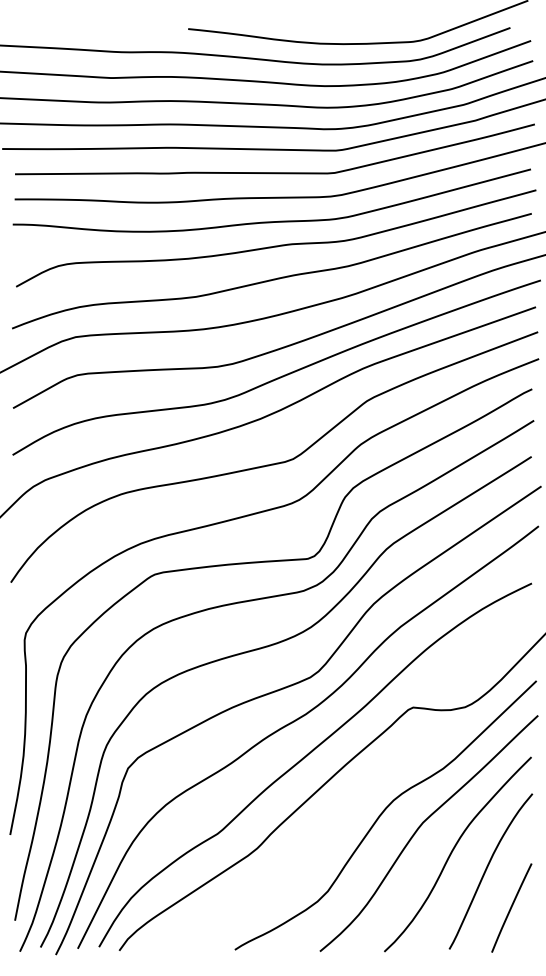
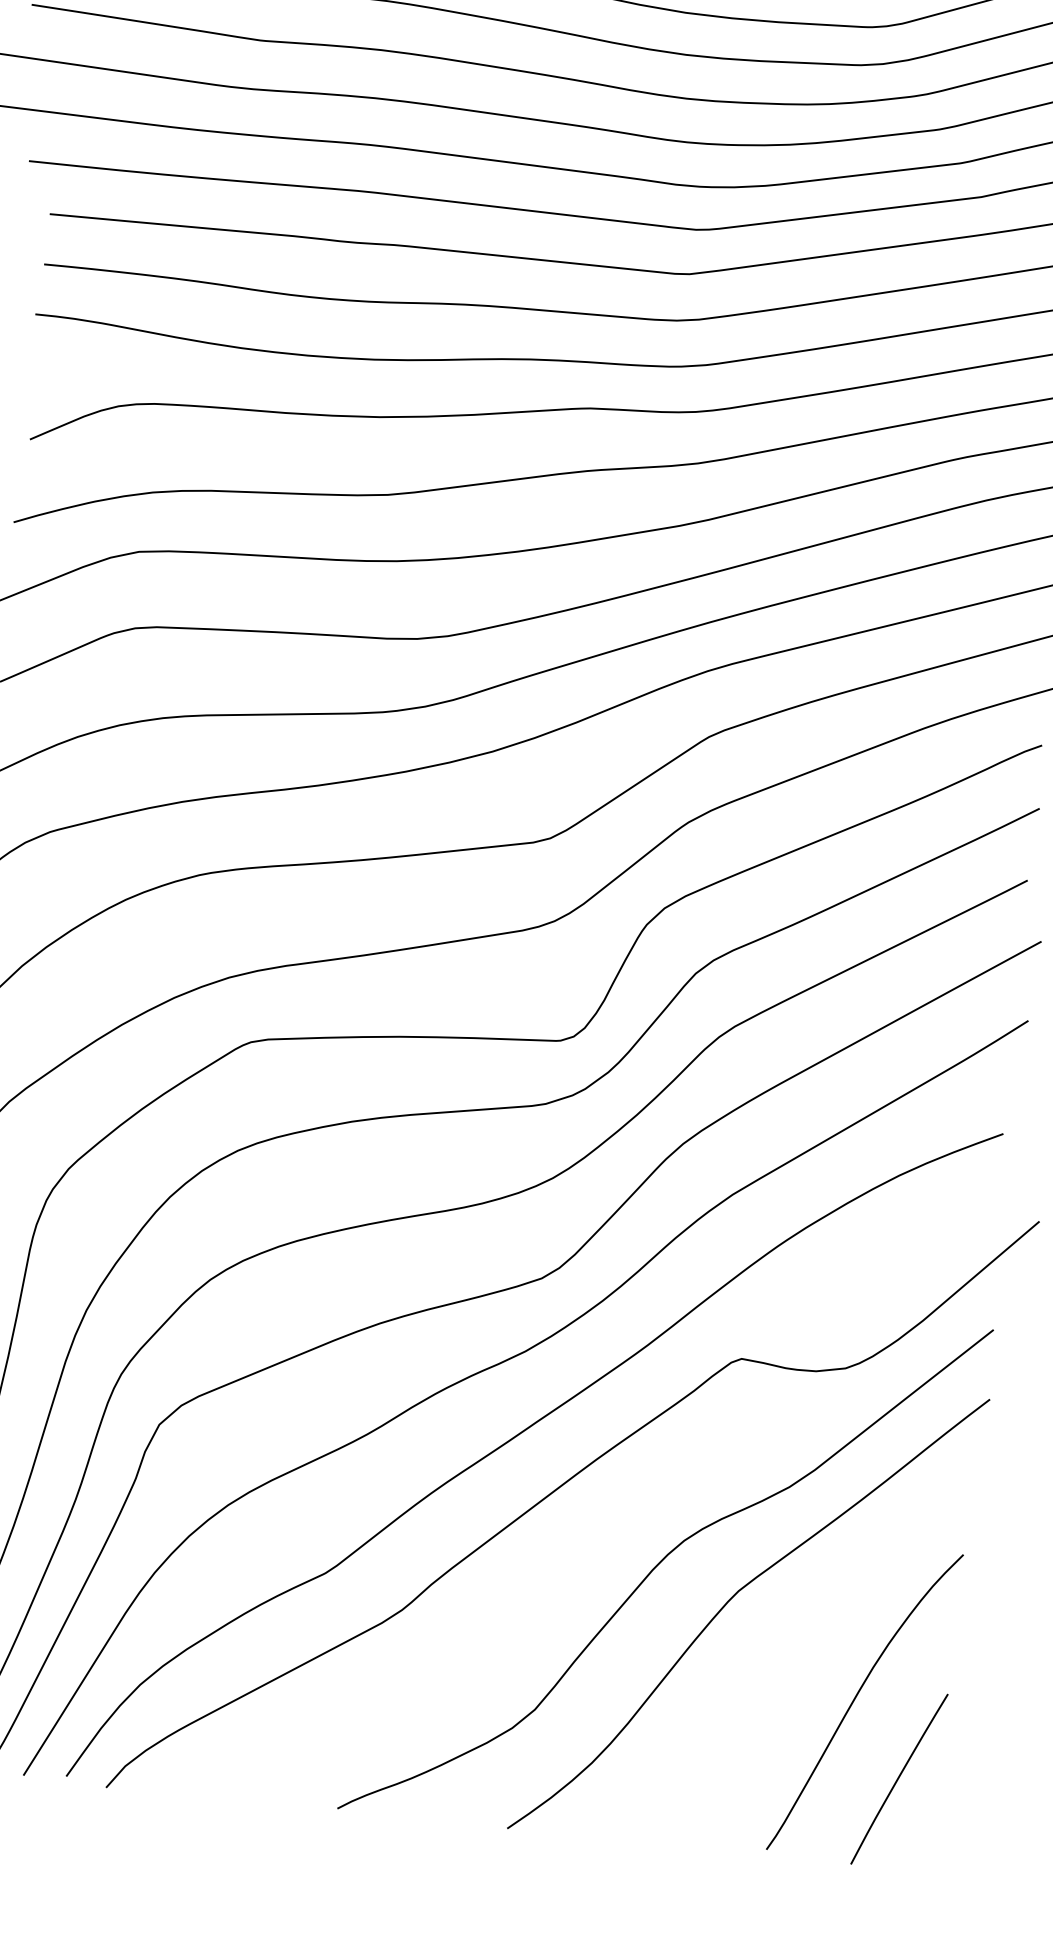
curve: (453, 851) -> (793, 1654), removed

